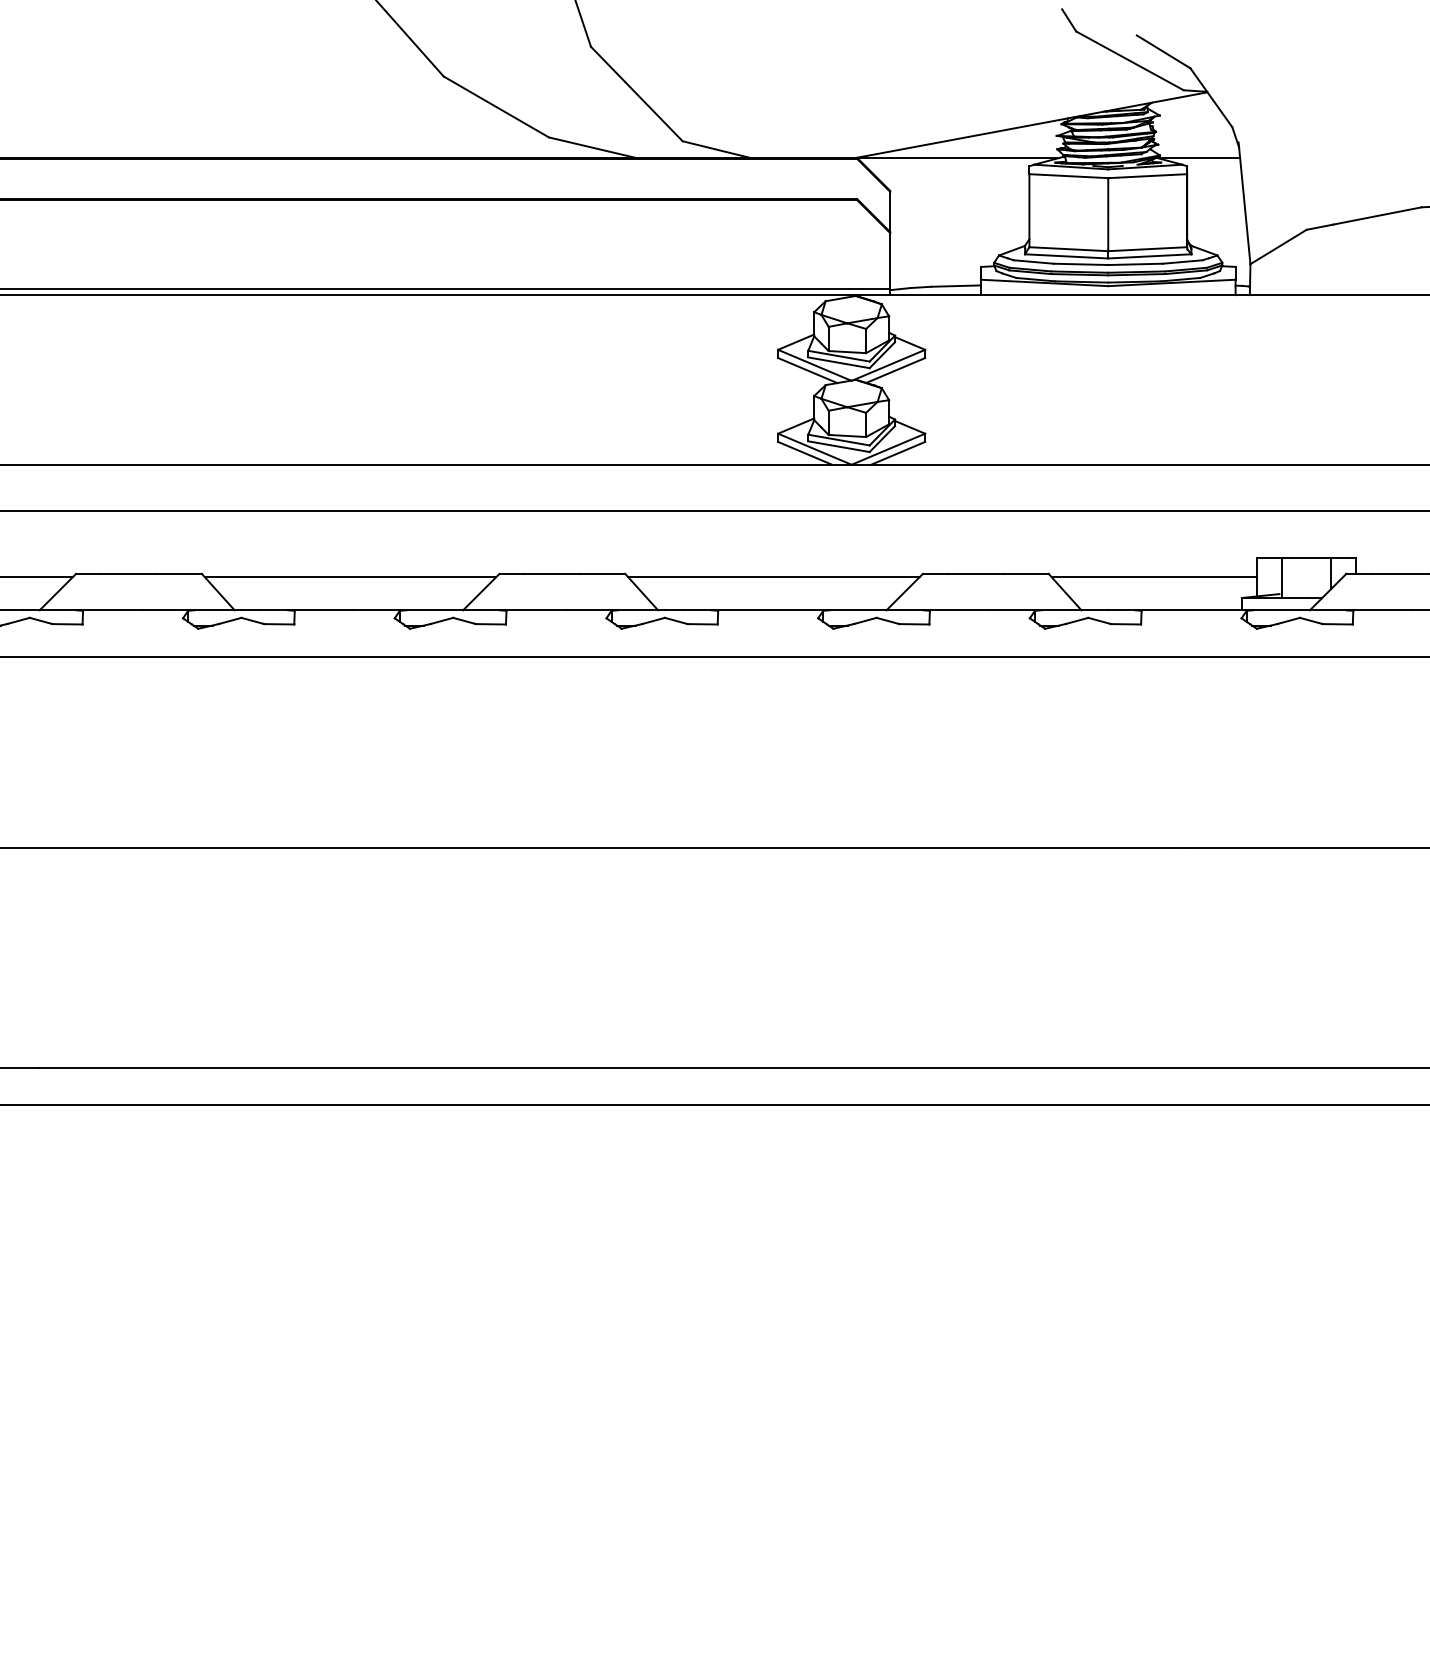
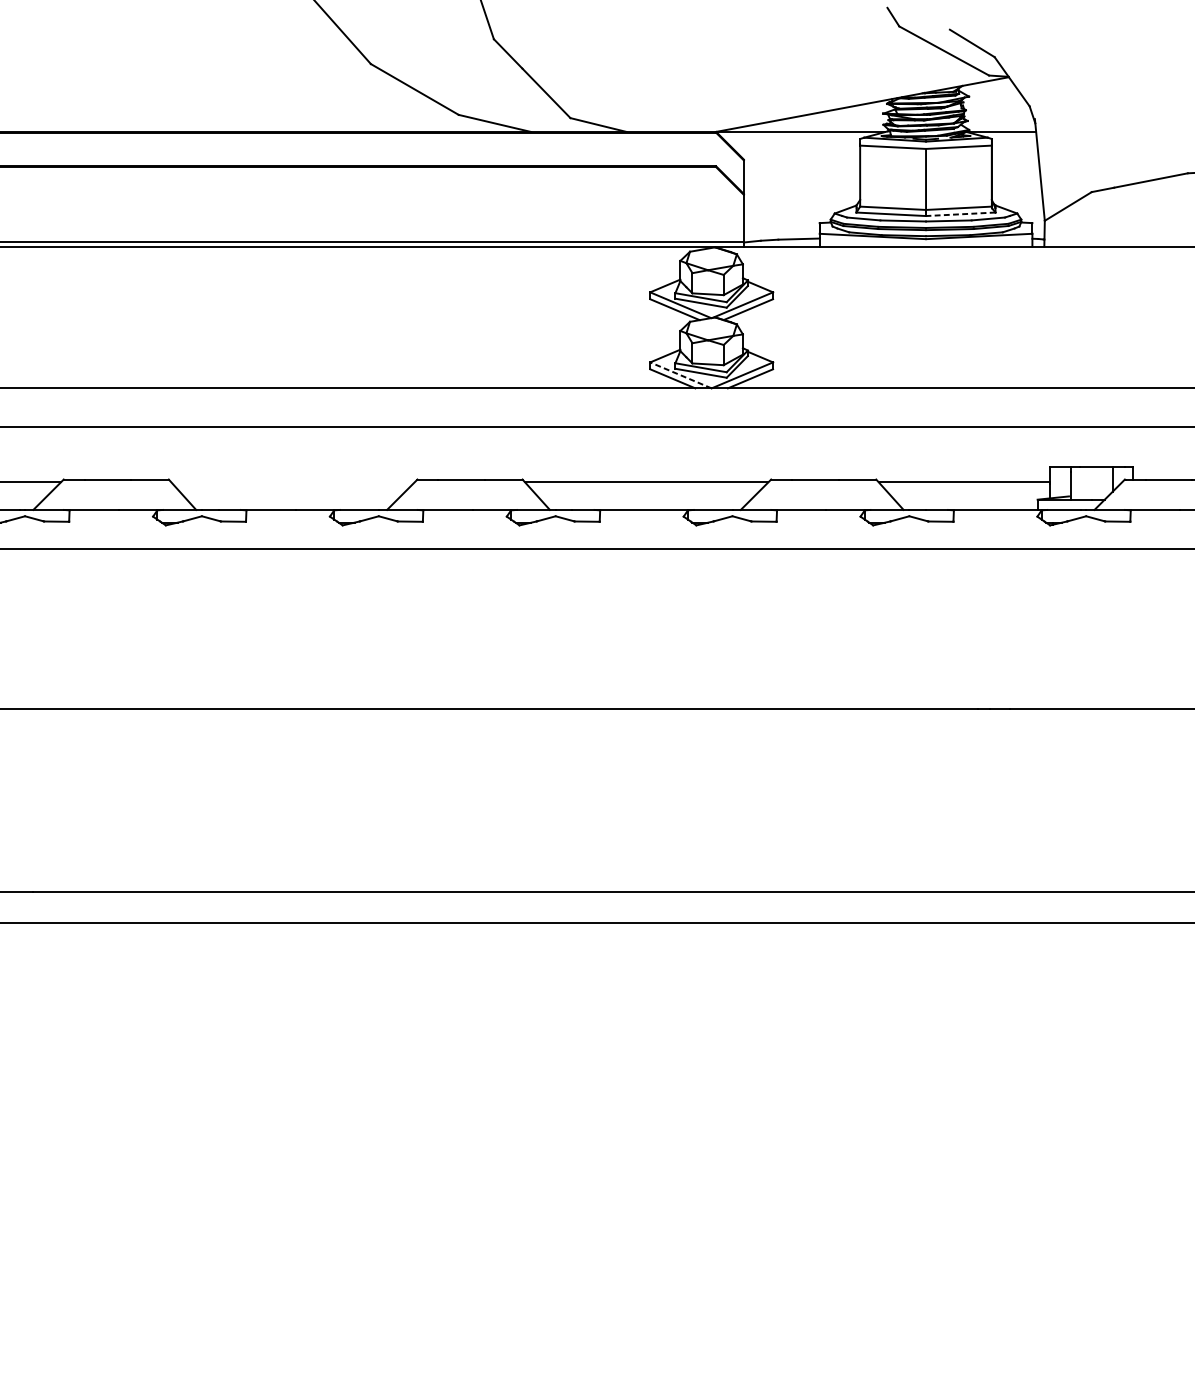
line: (1149, 256) -> (960, 214), solid -> dashed
line: (814, 449) -> (680, 375), solid -> dashed
line: (350, 577) -> (292, 482), removed

